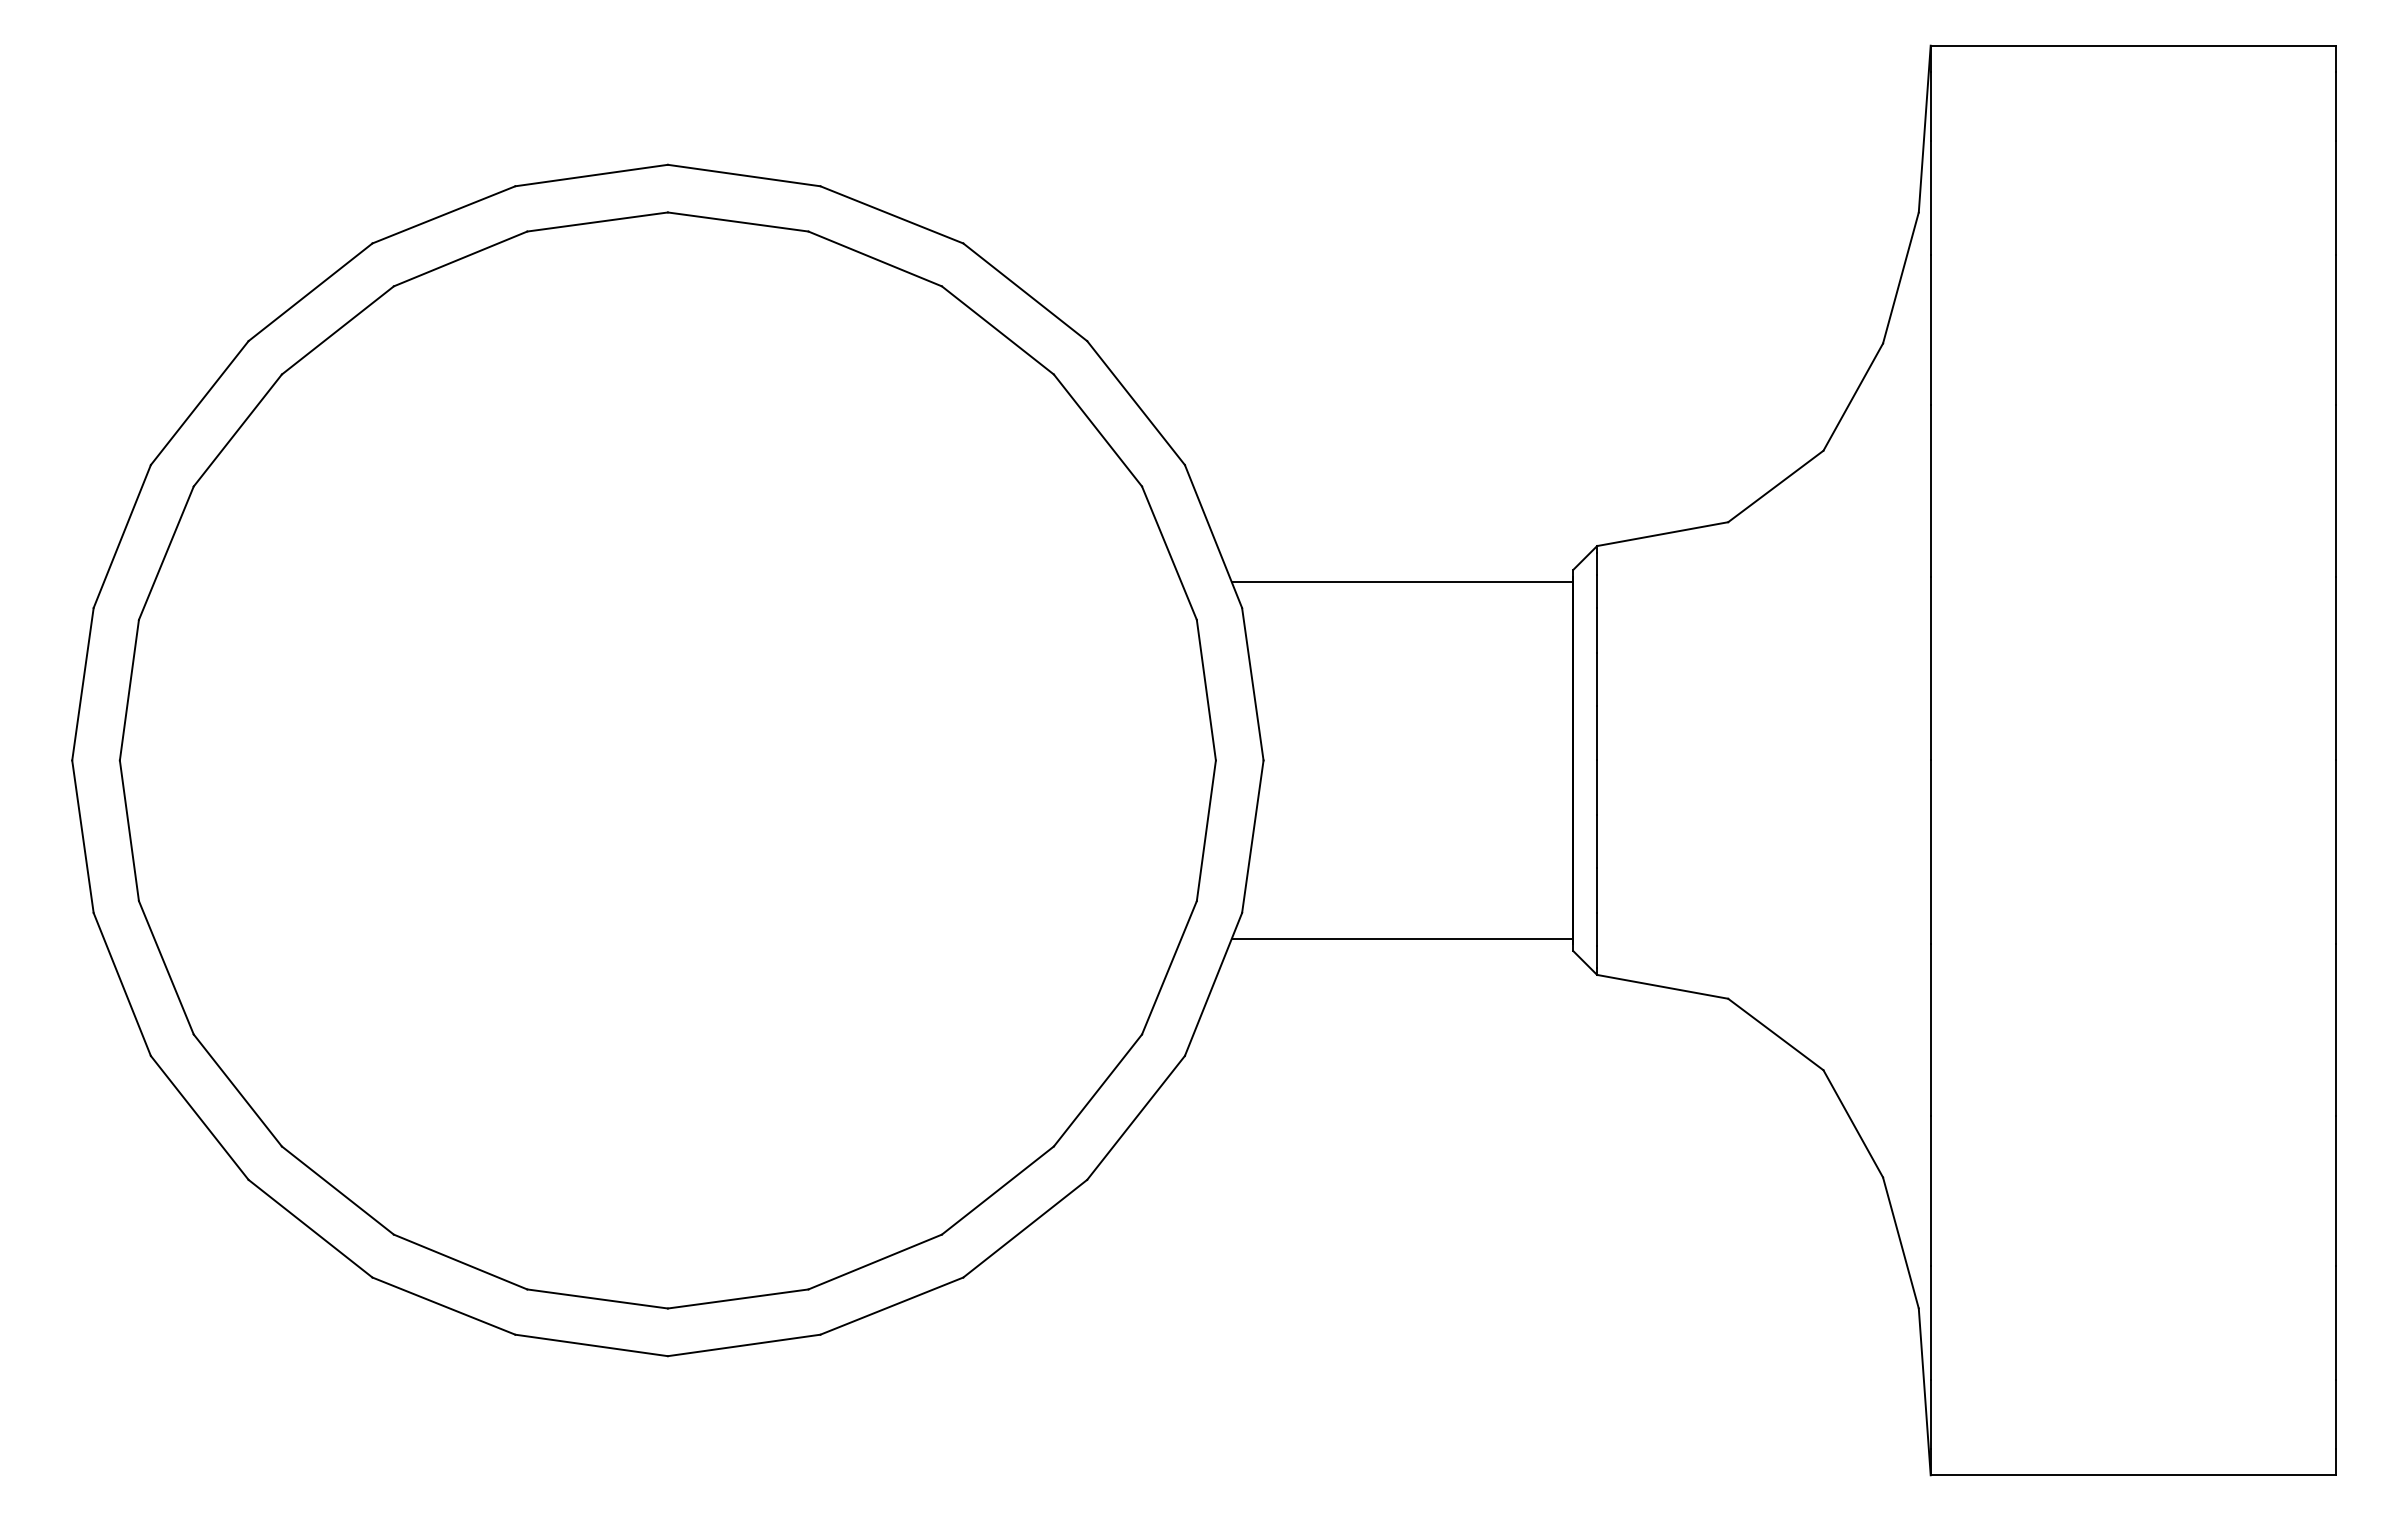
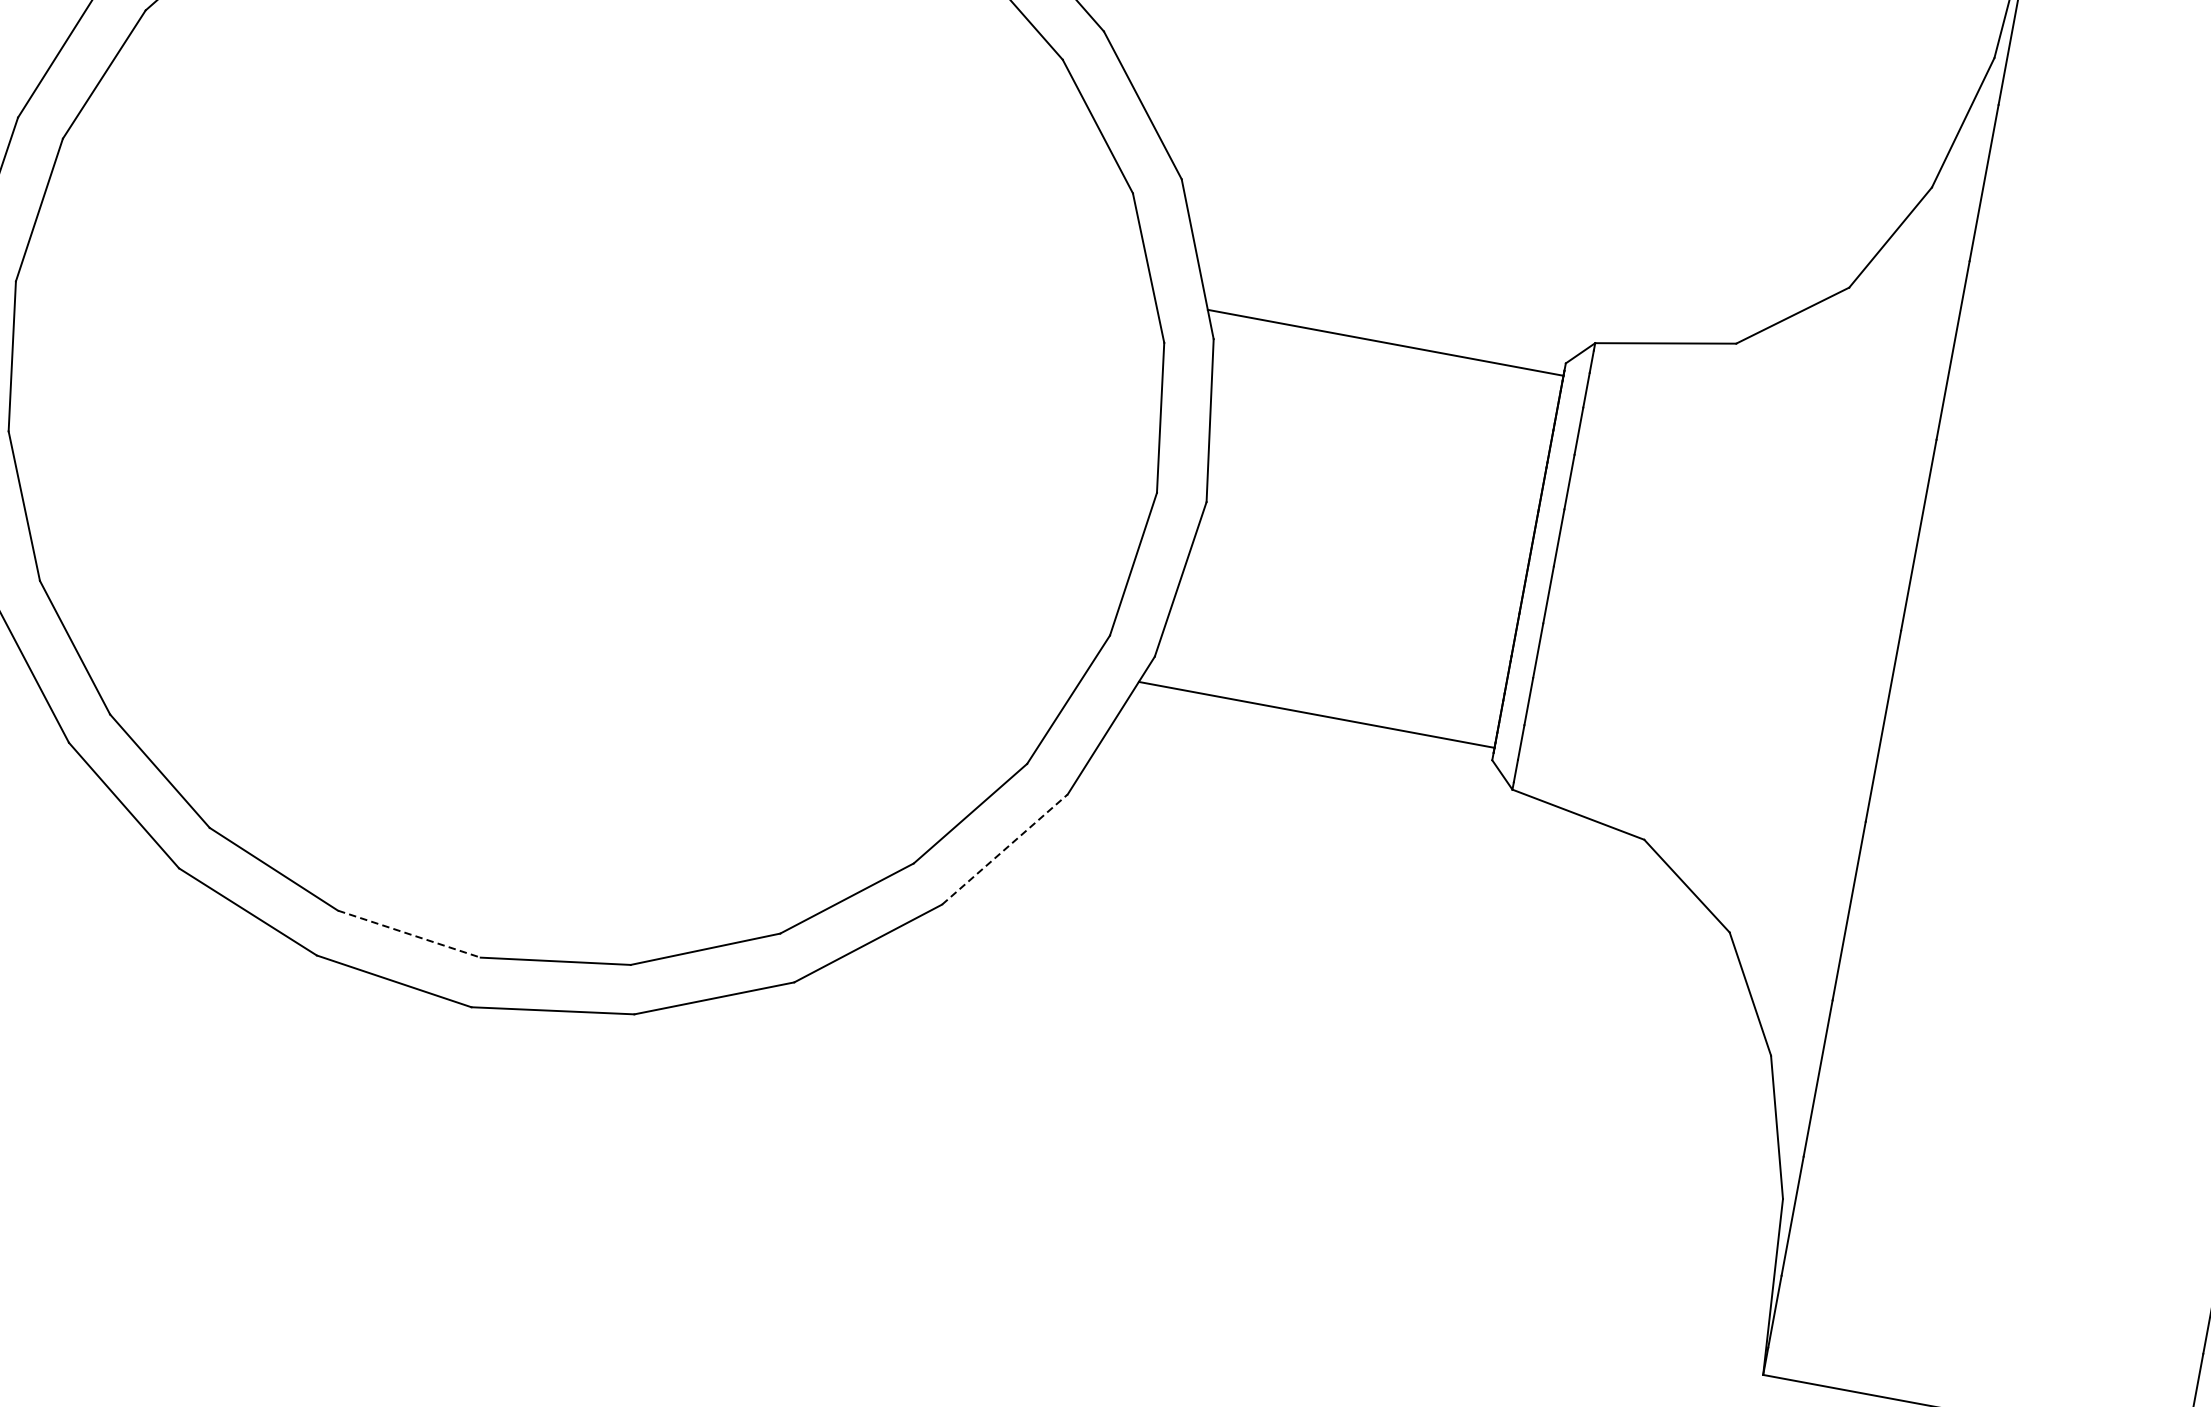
line: (1136, 1117) -> (1005, 849), solid -> dashed
line: (597, 1298) -> (409, 933), solid -> dashed

